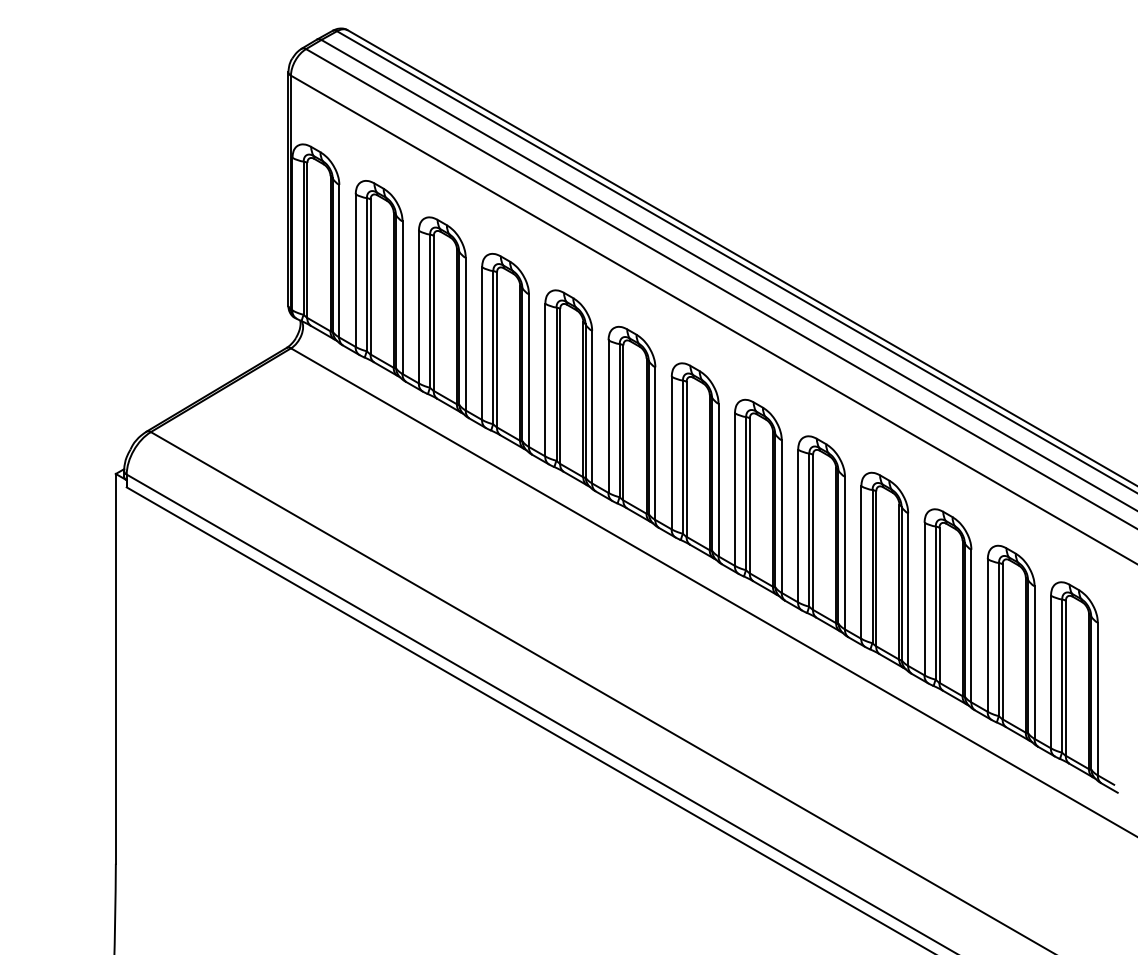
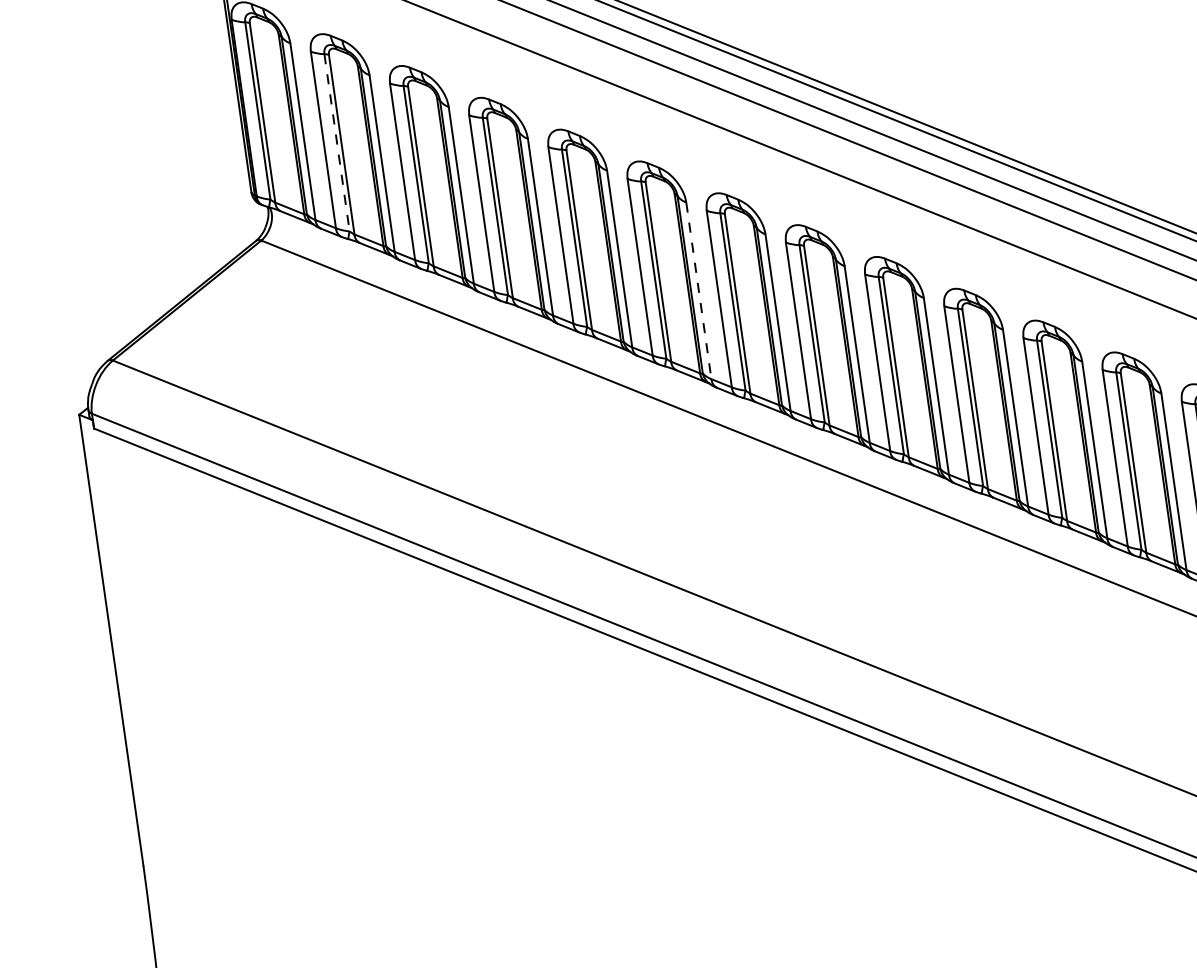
line: (366, 274) -> (336, 142), solid -> dashed
line: (655, 444) -> (699, 291), solid -> dashed

